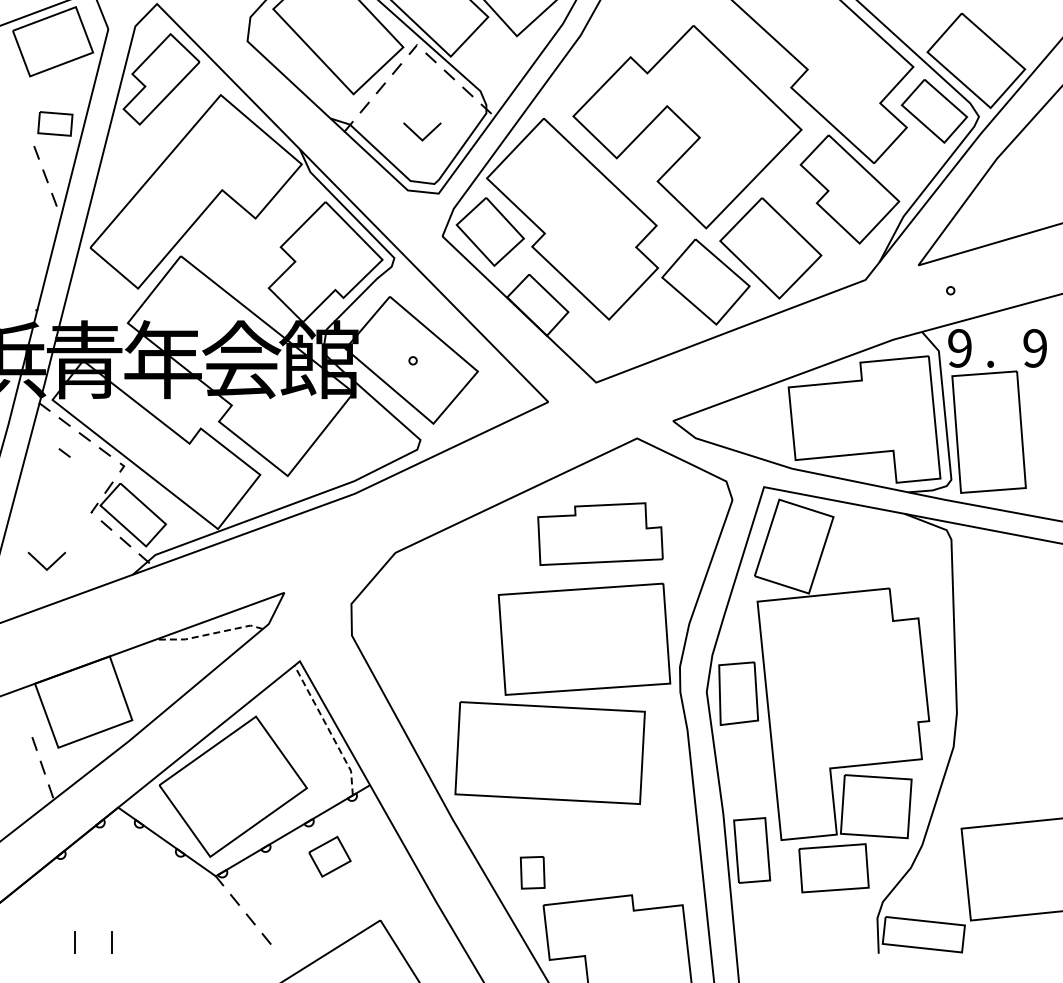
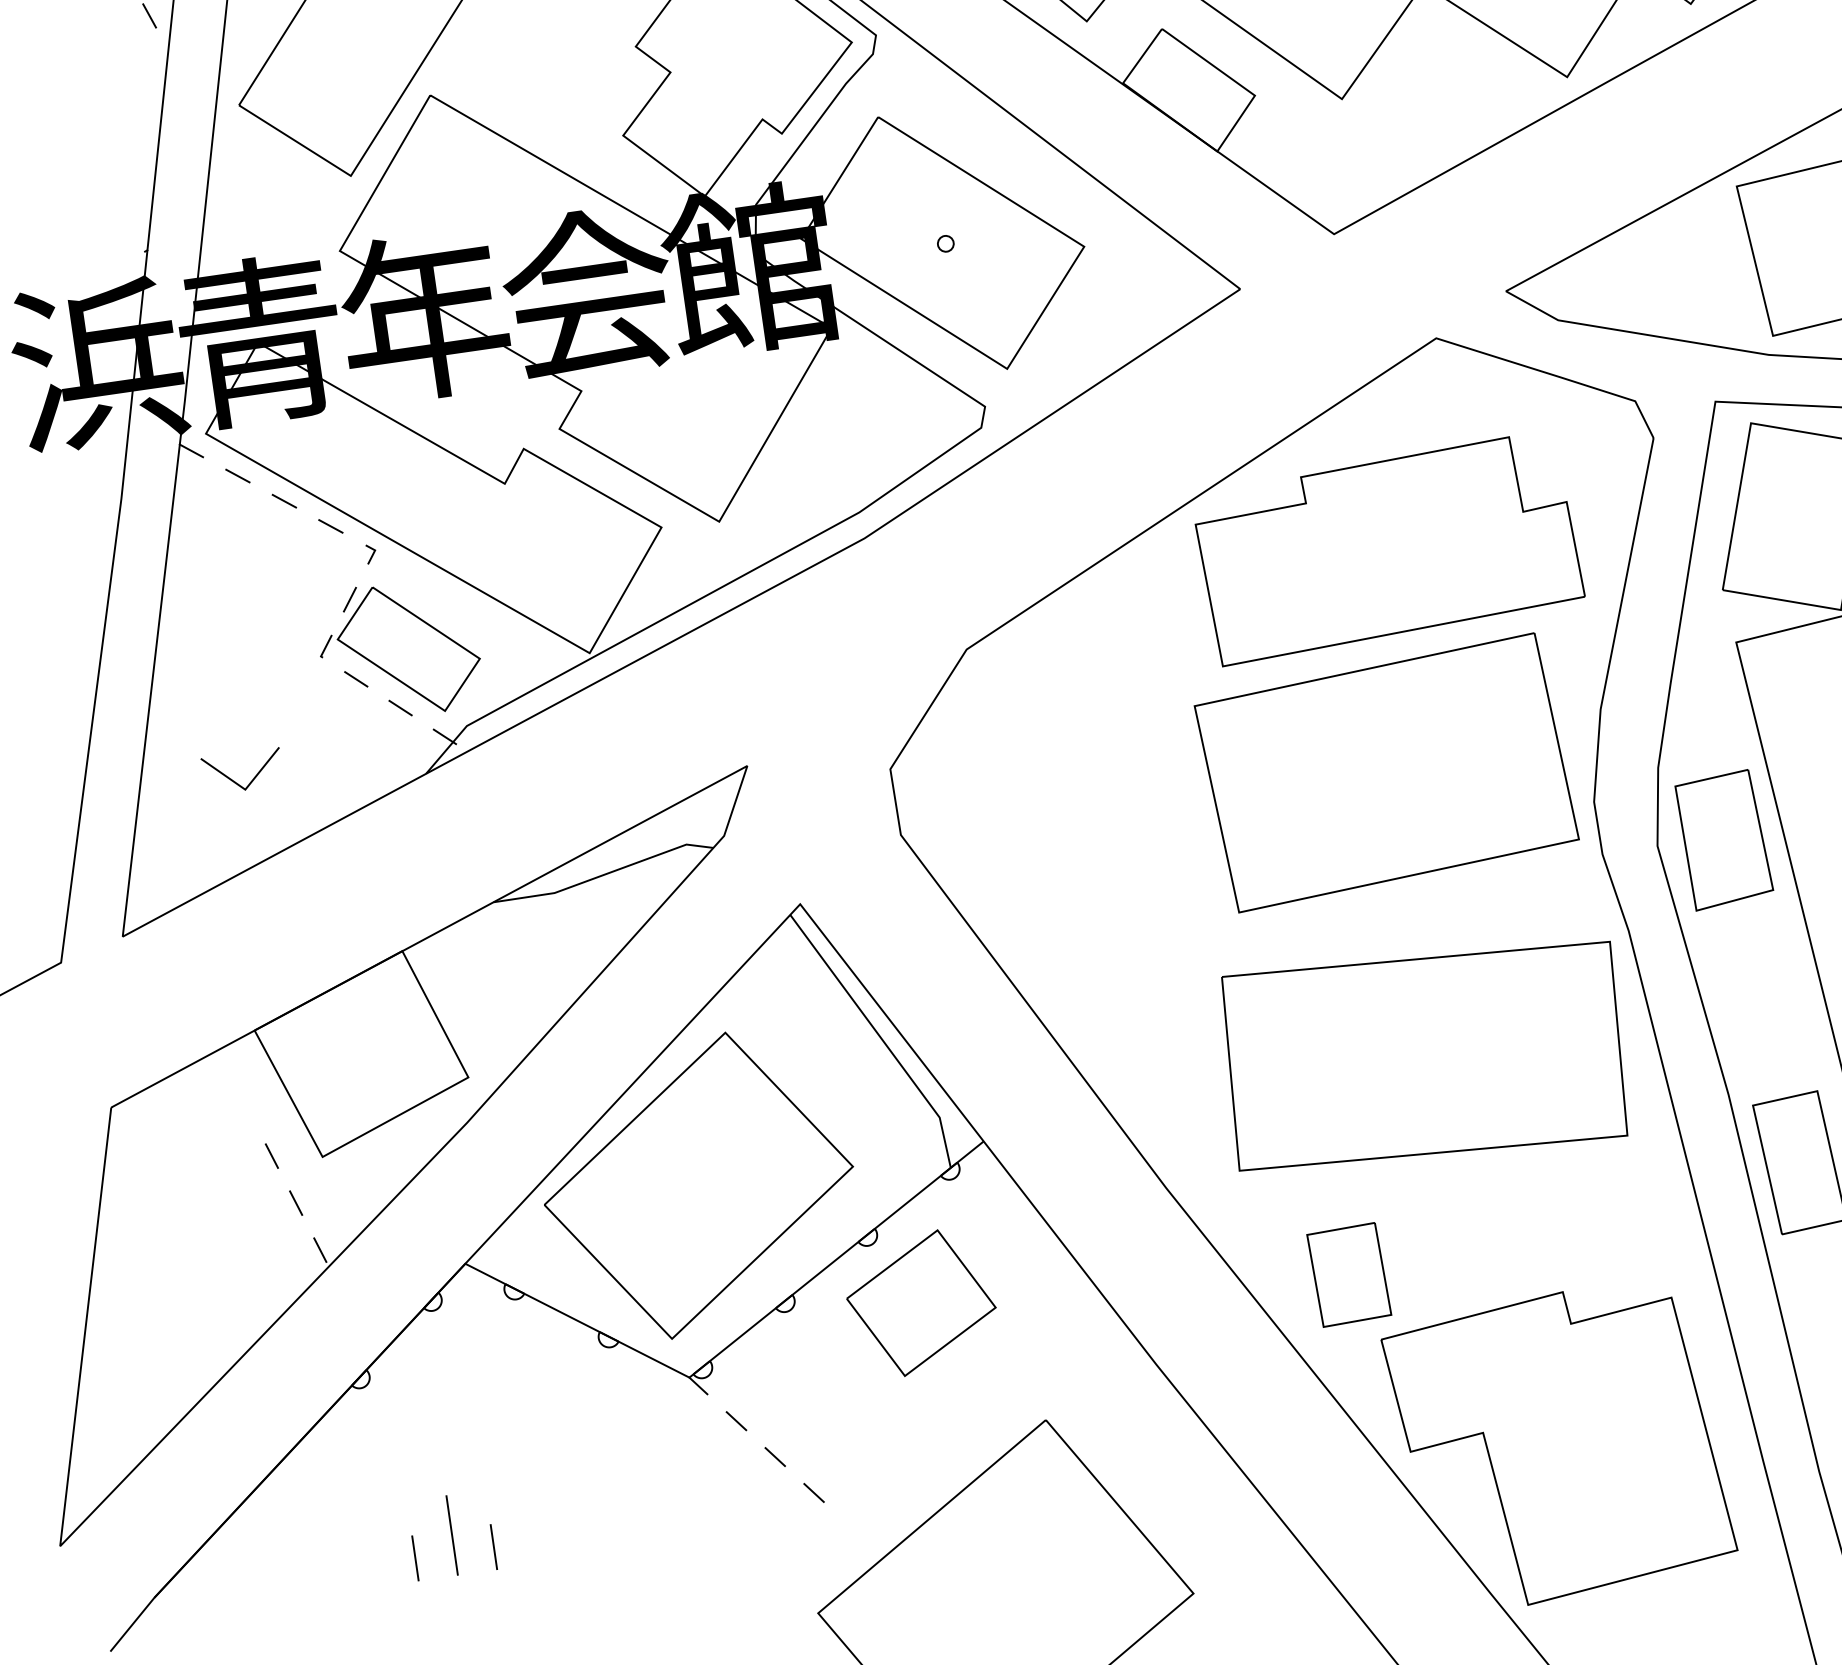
line: (64, 452) -> (246, 539), removed
part: (600, 534) -> (1388, 549), size x1.43
line: (209, 634) -> (603, 875), dashed -> solid
line: (328, 729) -> (880, 1037), dashed -> solid
part: (549, 752) -> (1423, 1055), moved
part: (329, 856) -> (920, 1302), size x1.67
part: (532, 872) -> (1348, 1274), size x1.43
line: (93, 934) -> (451, 1535), added

